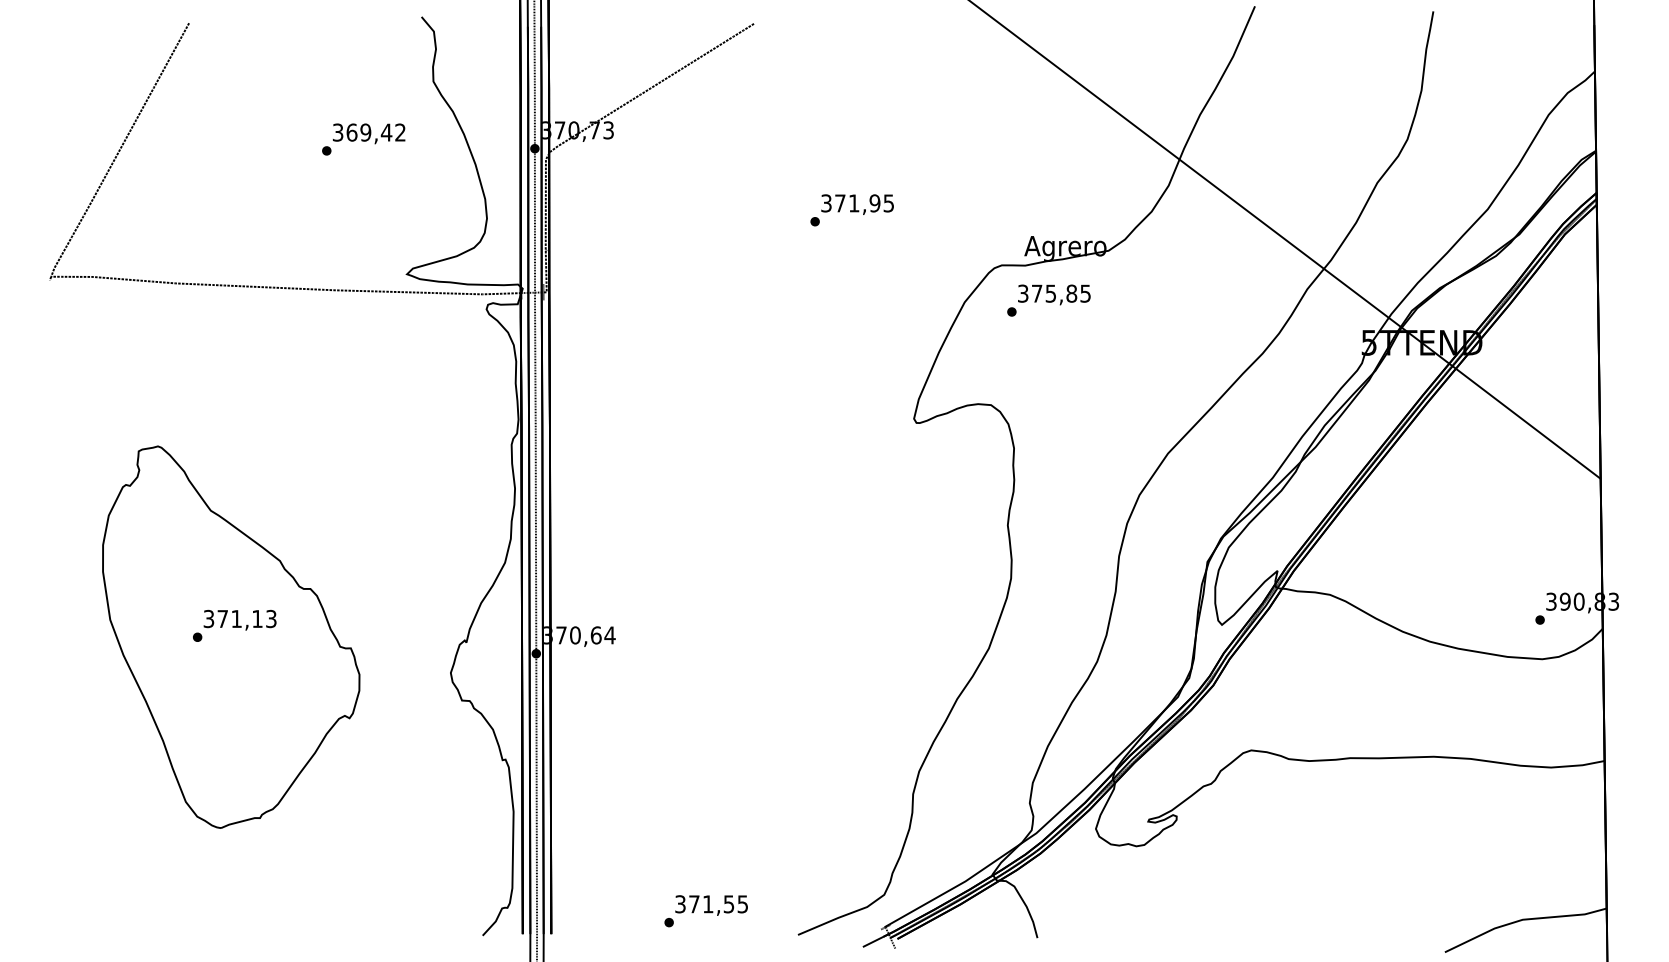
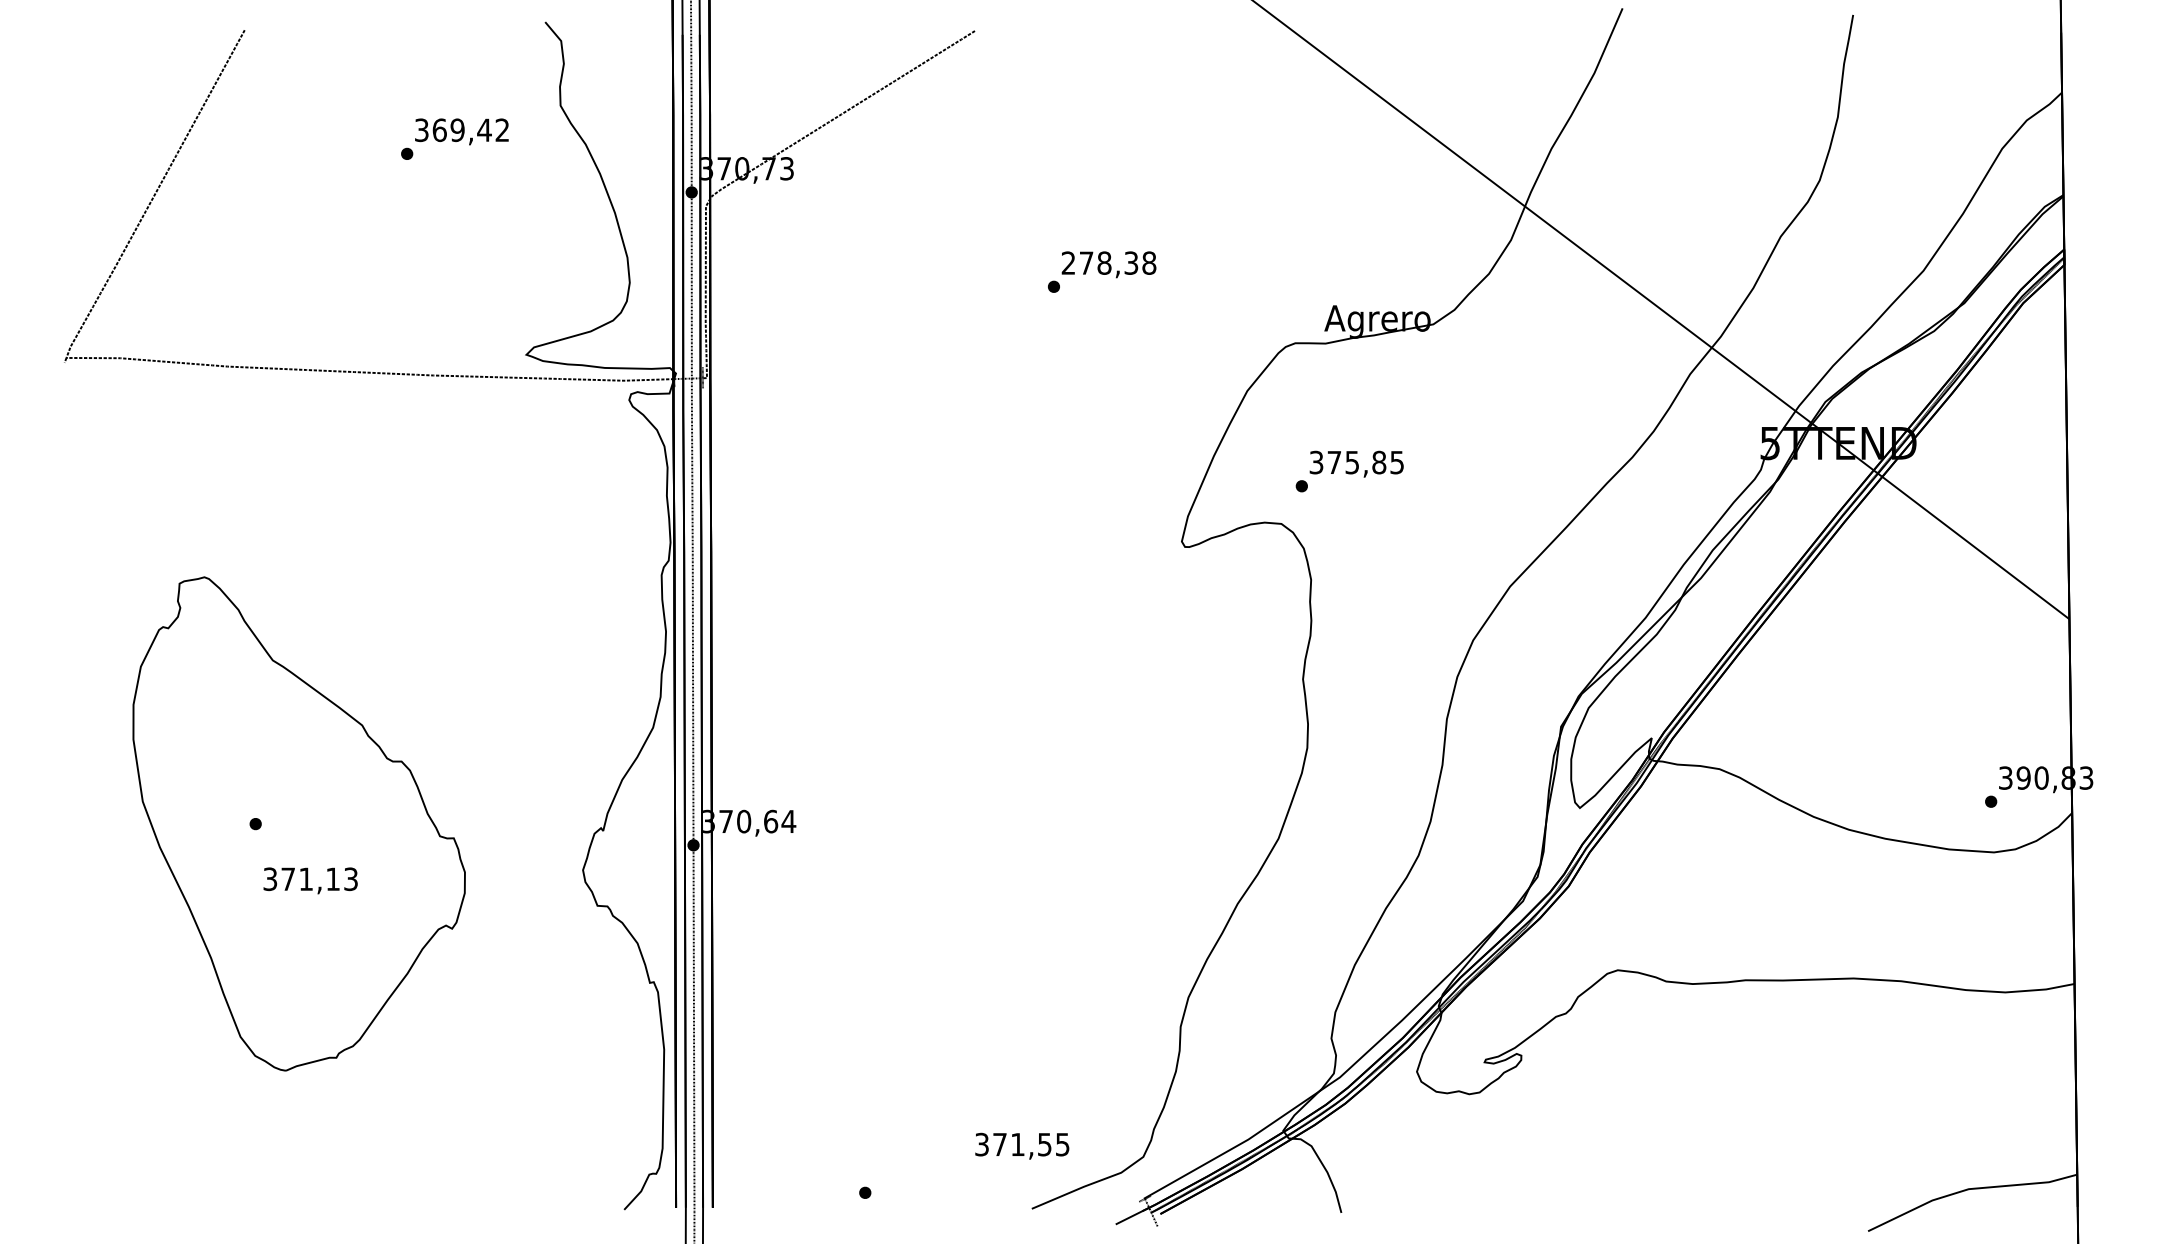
text: (363, 139) -> (454, 139), moved
text: (857, 203) -> (1108, 263), 371,95 -> 278,38
text: (1048, 300) -> (1349, 471), moved
text: (239, 619) -> (309, 879), moved
text: (711, 905) -> (1022, 1146), moved

